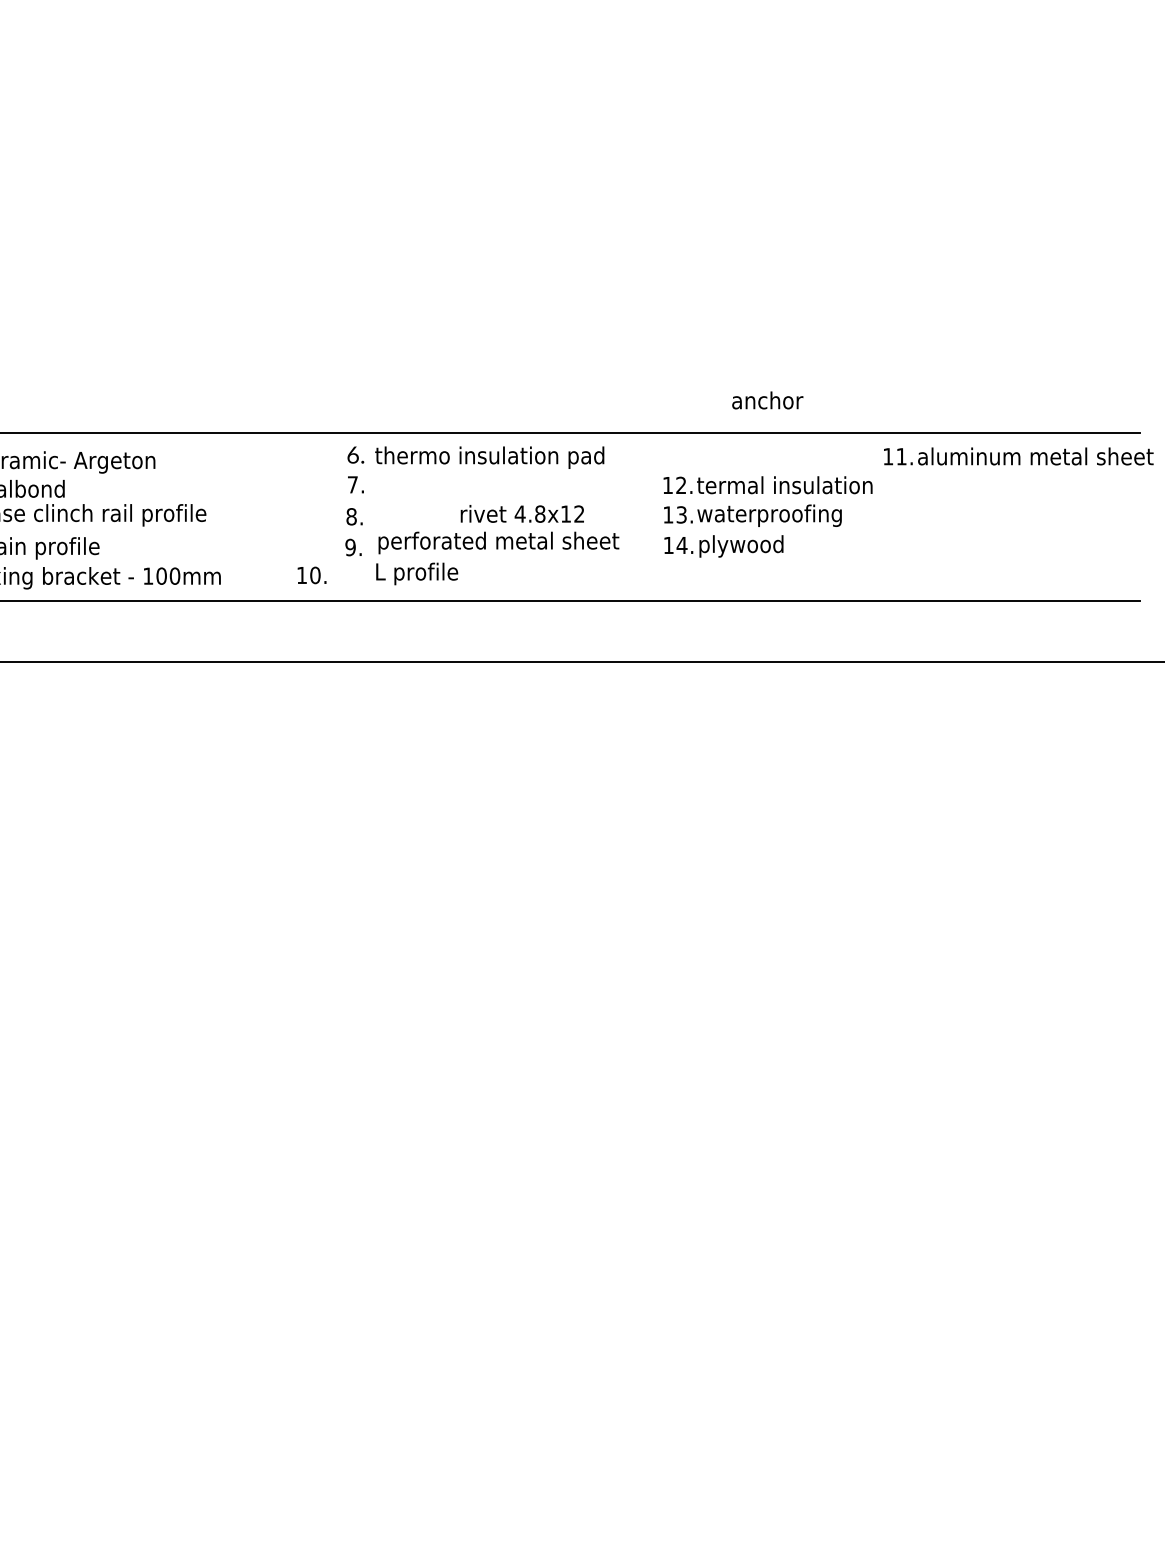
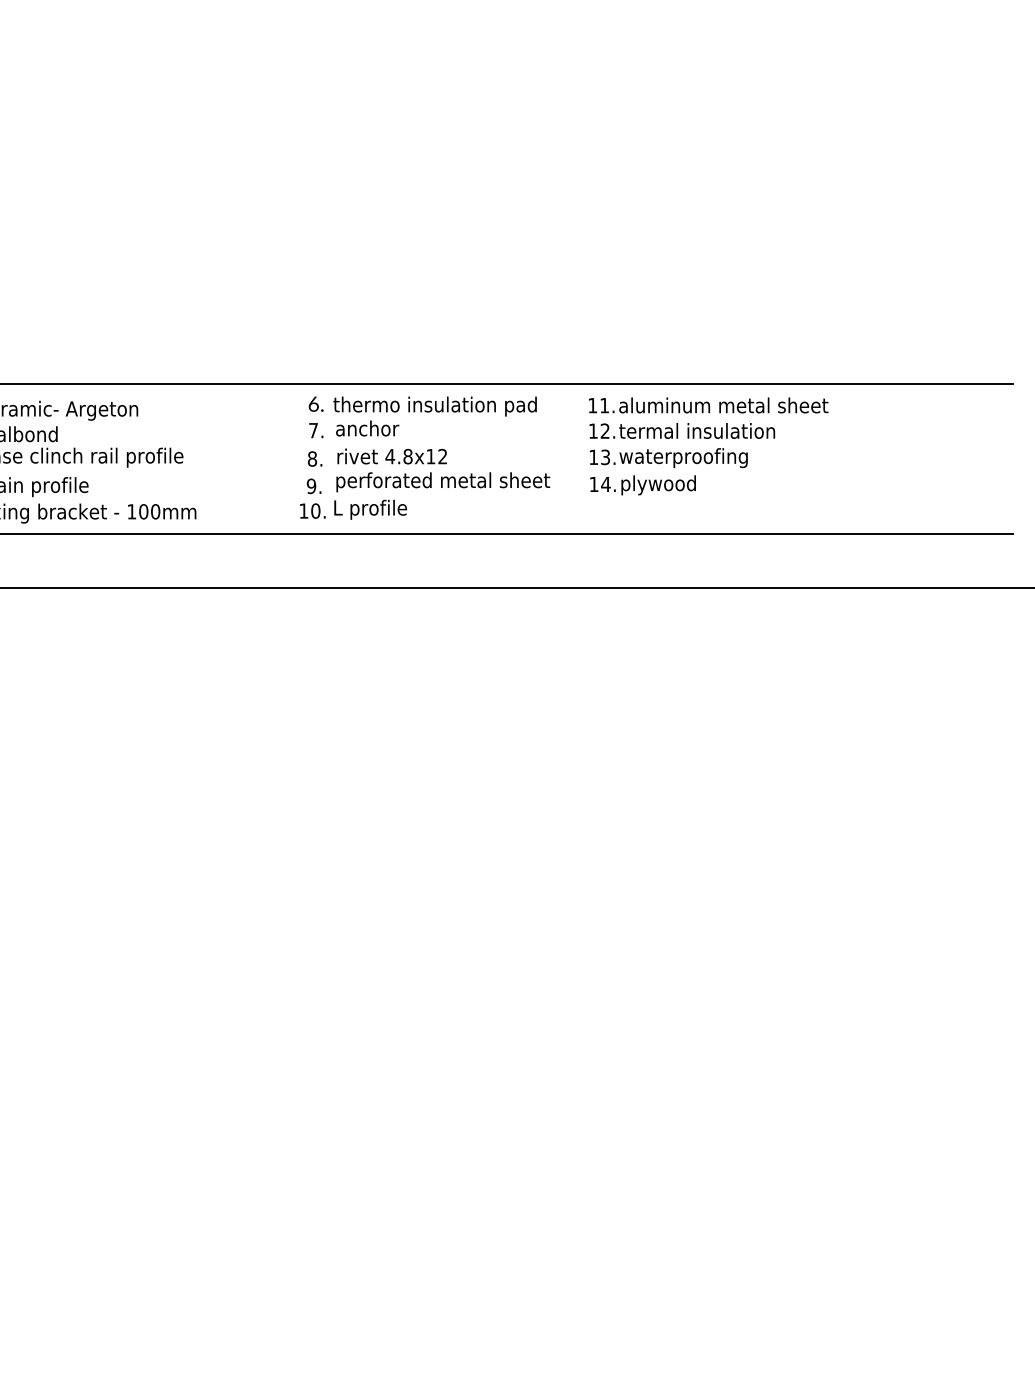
text: (767, 400) -> (367, 428), moved
text: (1018, 456) -> (708, 405), moved
text: (521, 513) -> (391, 456), moved
text: (311, 575) -> (312, 511), moved

